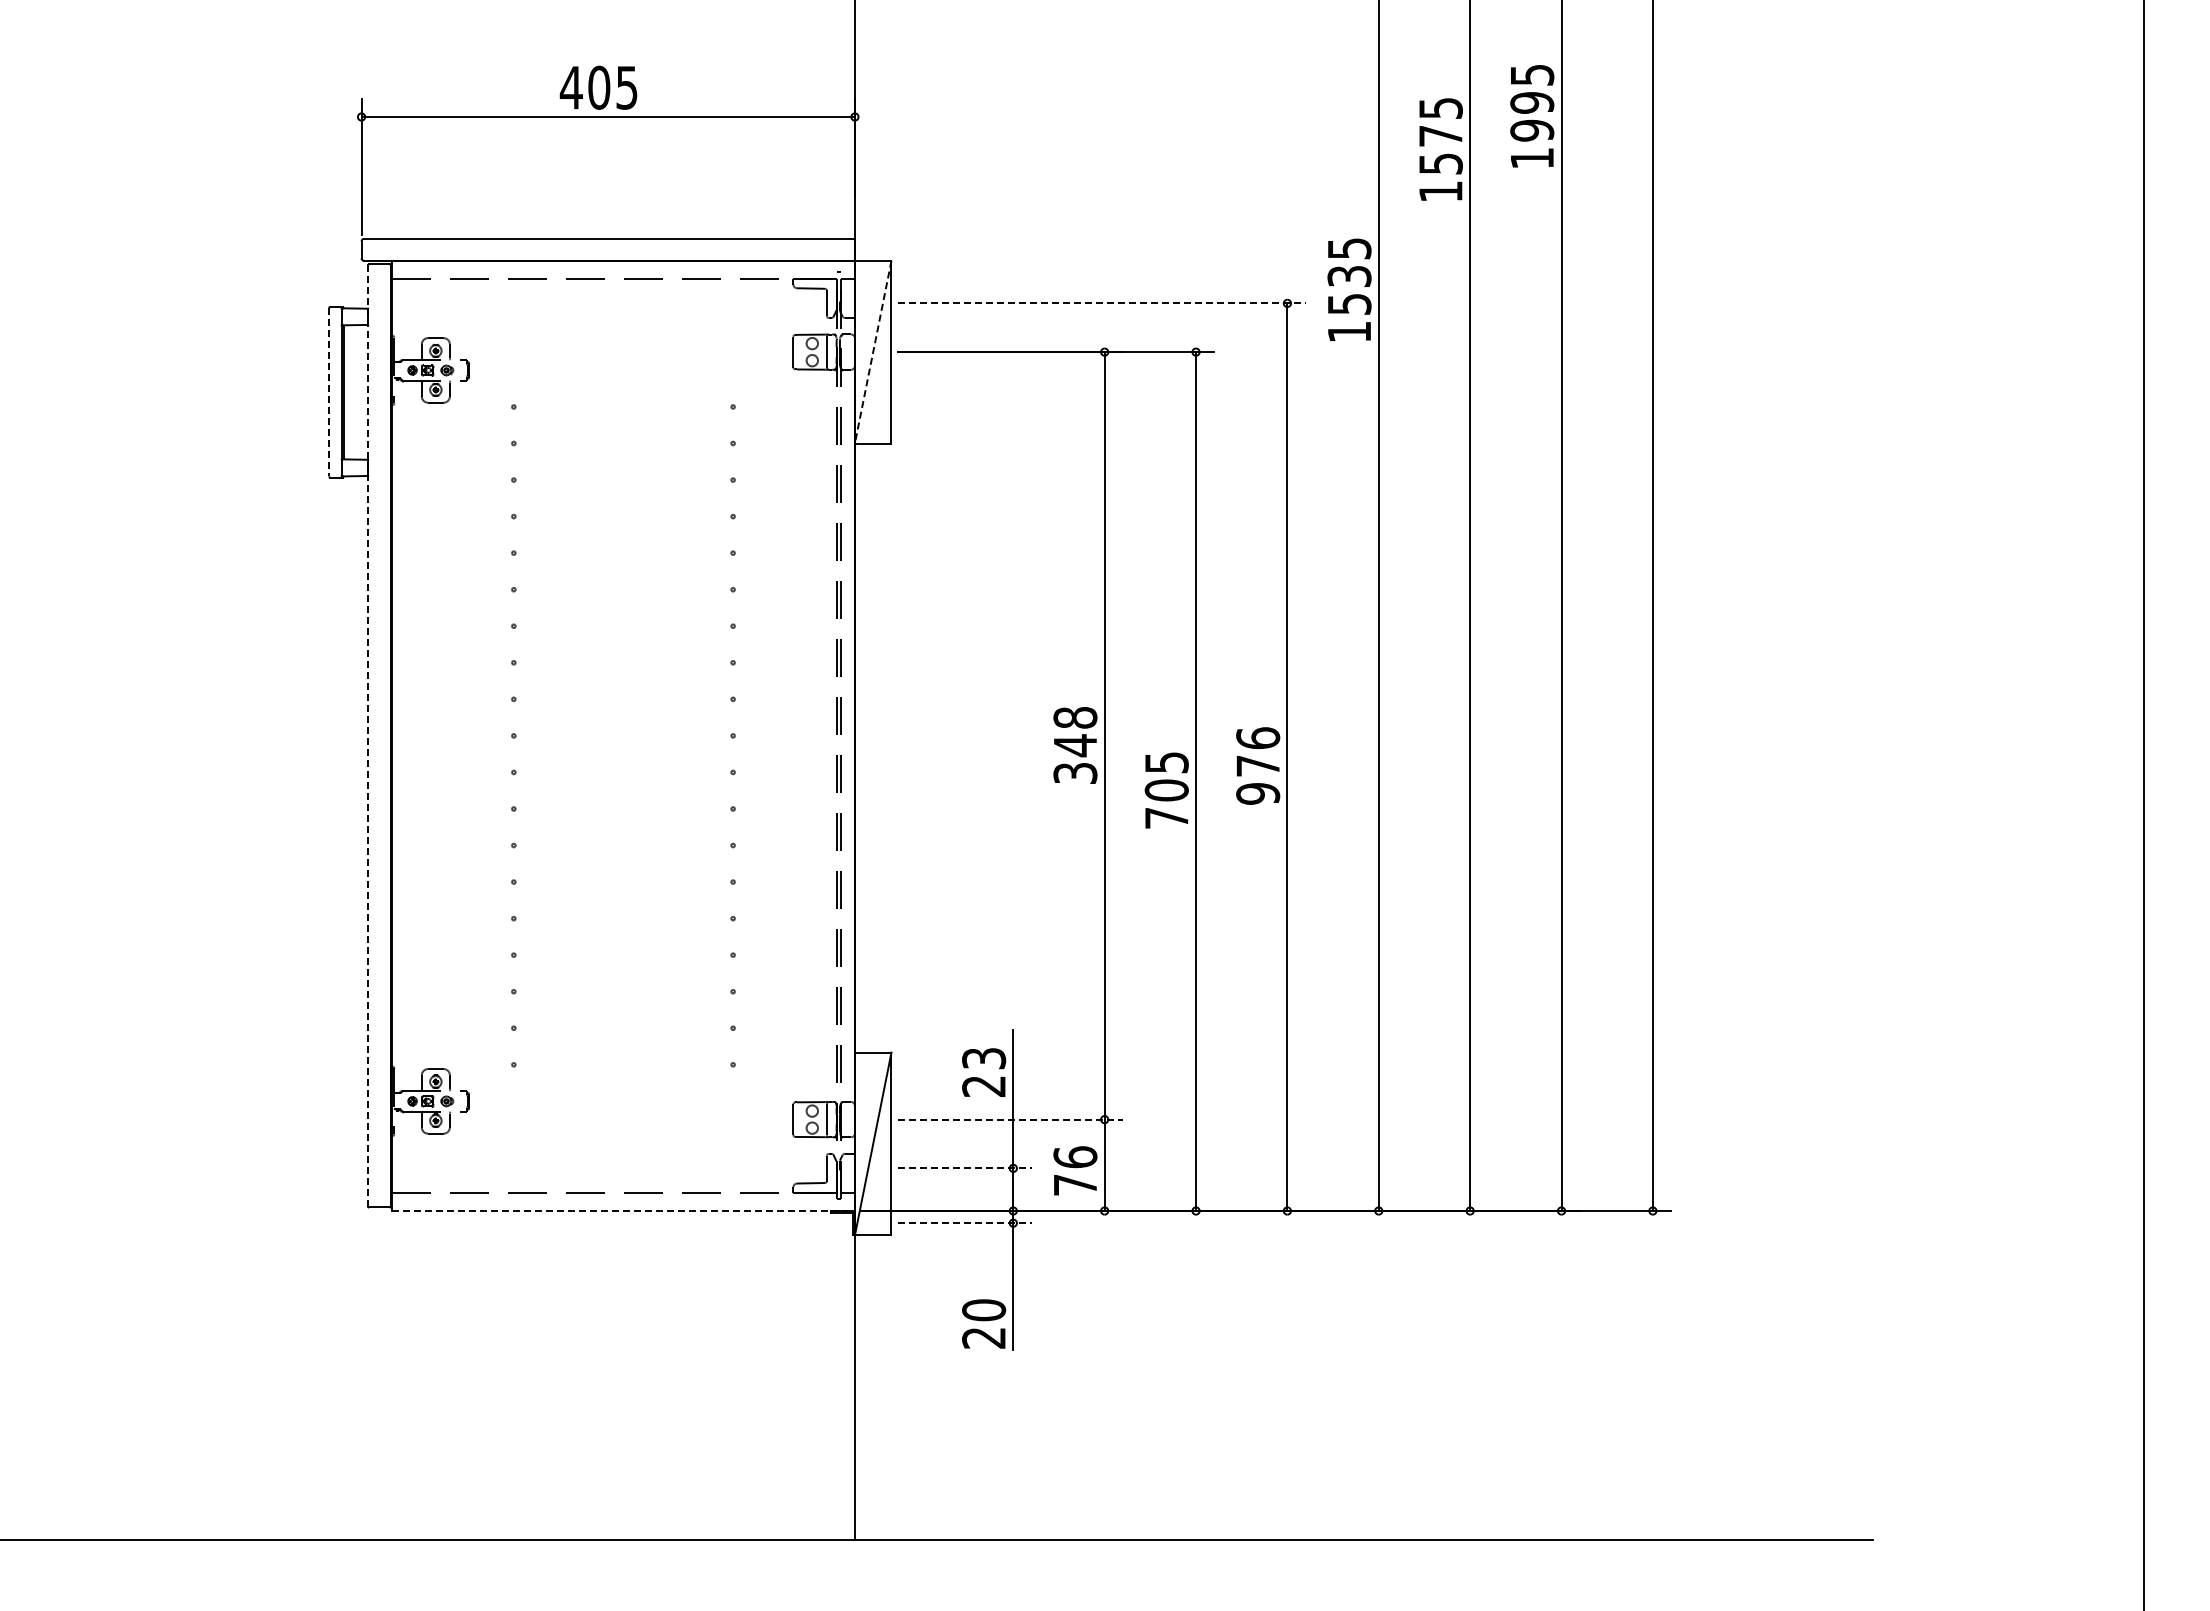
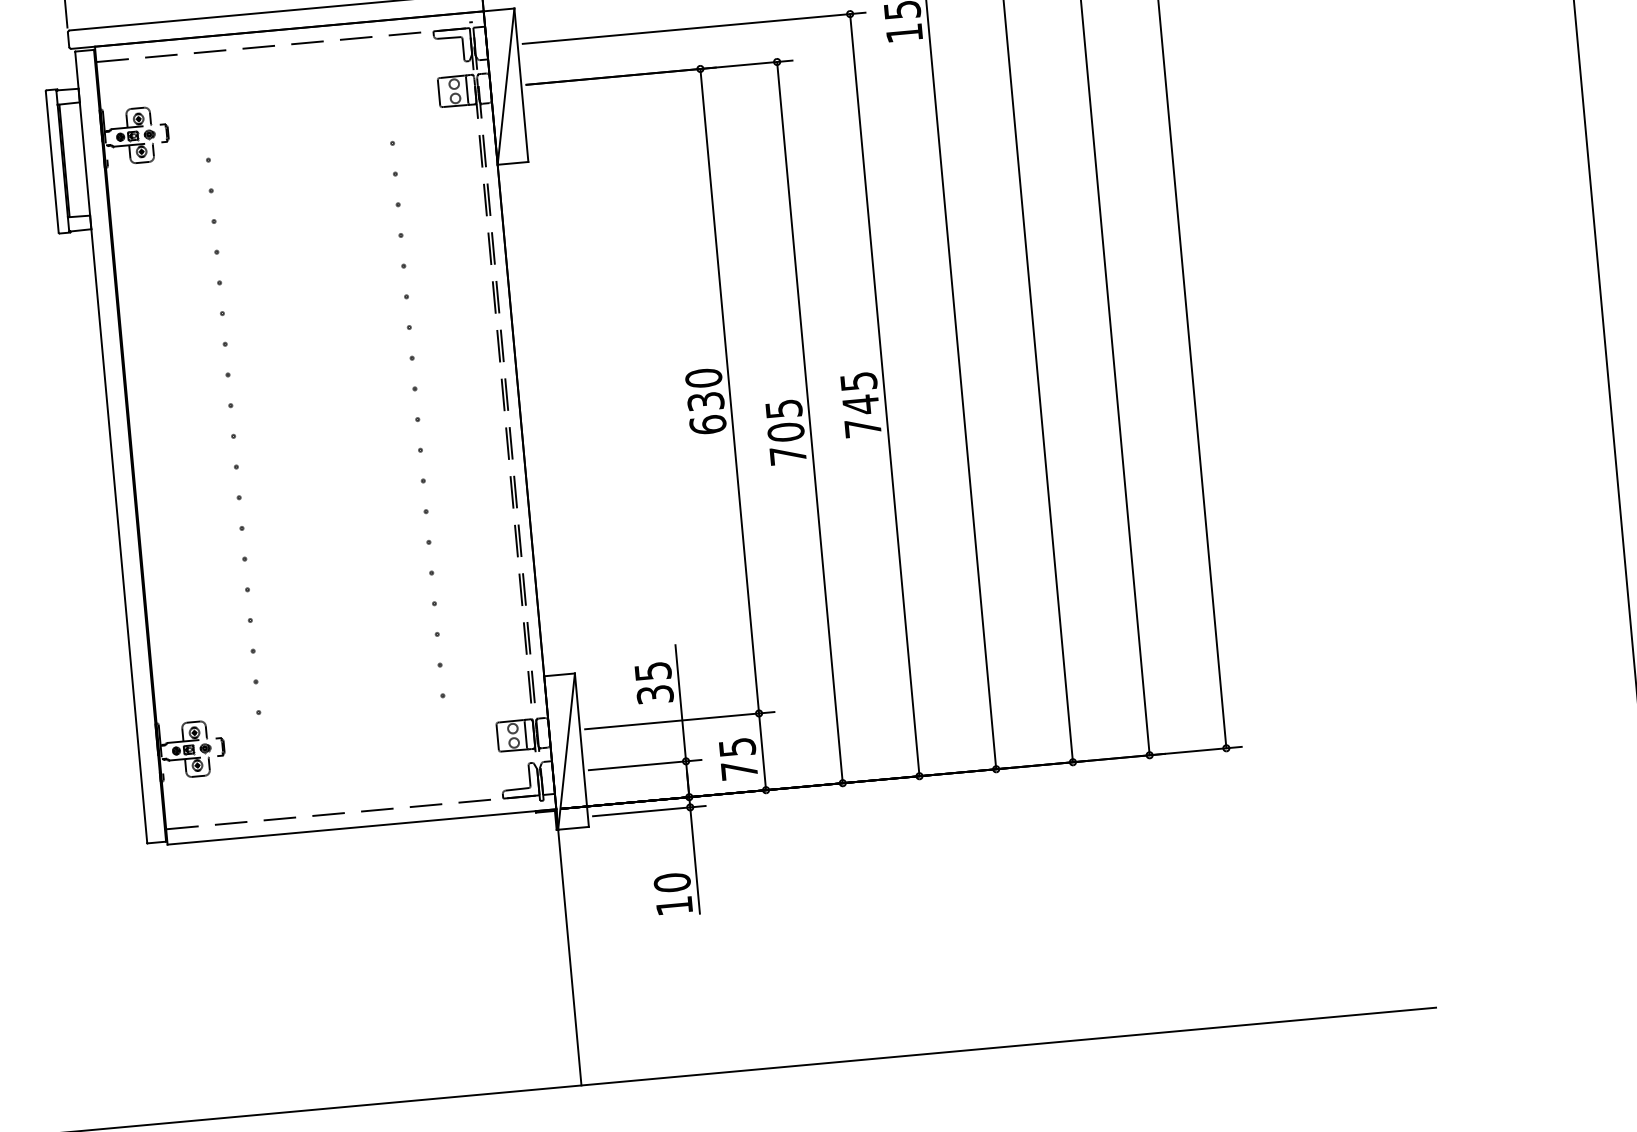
line: (1102, 303) -> (694, 28), dashed -> solid
line: (873, 352) -> (506, 86), dashed -> solid
line: (329, 392) -> (52, 162), dashed -> solid
line: (368, 736) -> (111, 447), dashed -> solid
text: (1075, 745) -> (705, 401), 348 -> 630
text: (1258, 765) -> (861, 404), 976 -> 745
text: (984, 1072) -> (654, 683), 23 -> 35
line: (1010, 1119) -> (679, 720), dashed -> solid
text: (1075, 1157) -> (737, 747), 76 -> 75
line: (965, 1168) -> (645, 765), dashed -> solid
line: (623, 1211) -> (362, 827), dashed -> solid
line: (965, 1223) -> (650, 811), dashed -> solid
text: (983, 1338) -> (674, 906), 20 -> 10

